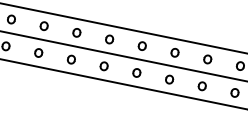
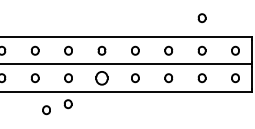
part: (213, 27) -> (201, 18), added
part: (103, 65) -> (101, 77), size x1.6
part: (65, 85) -> (67, 104), added
part: (43, 86) -> (46, 110), added

